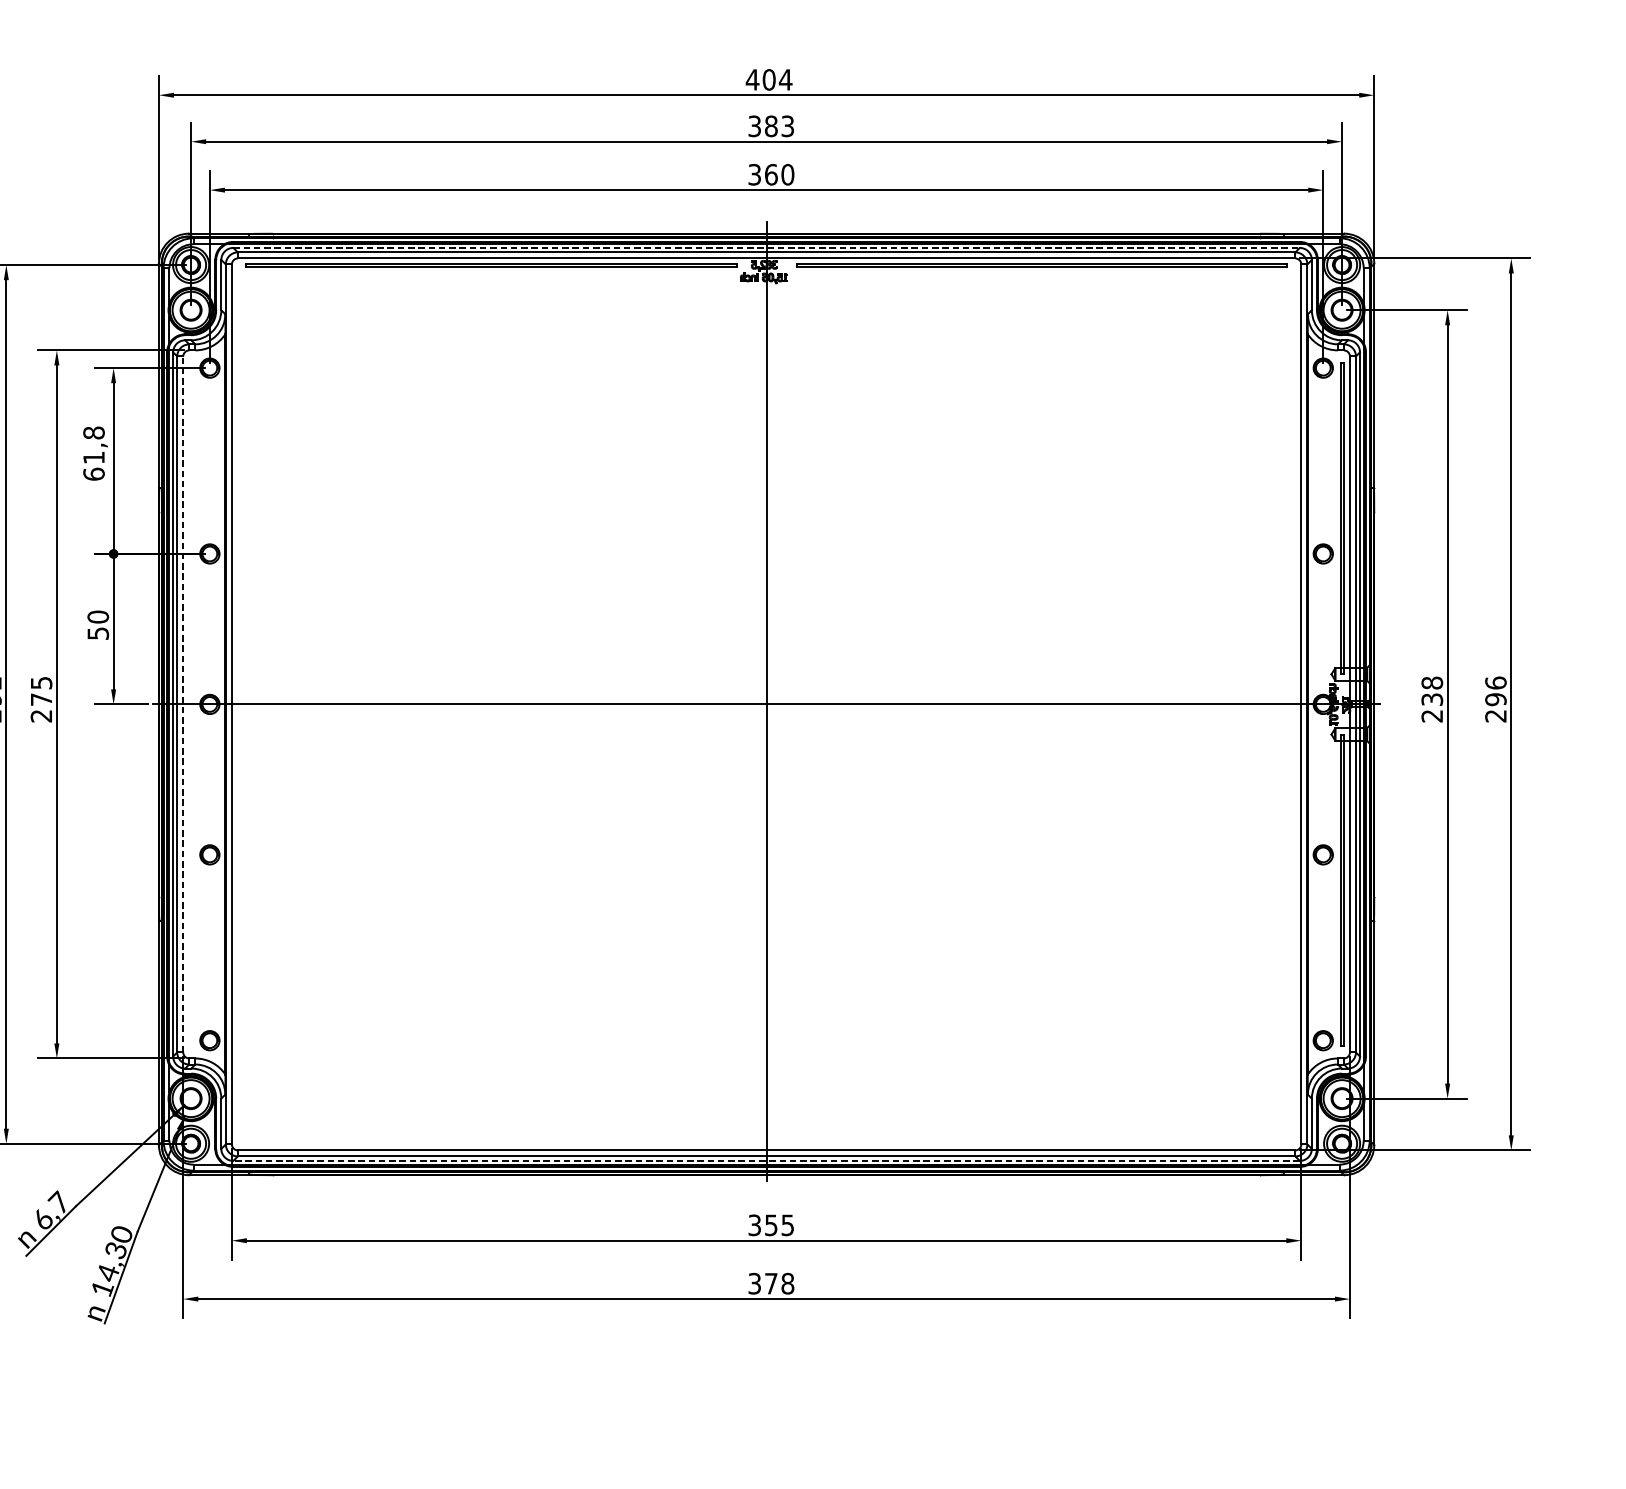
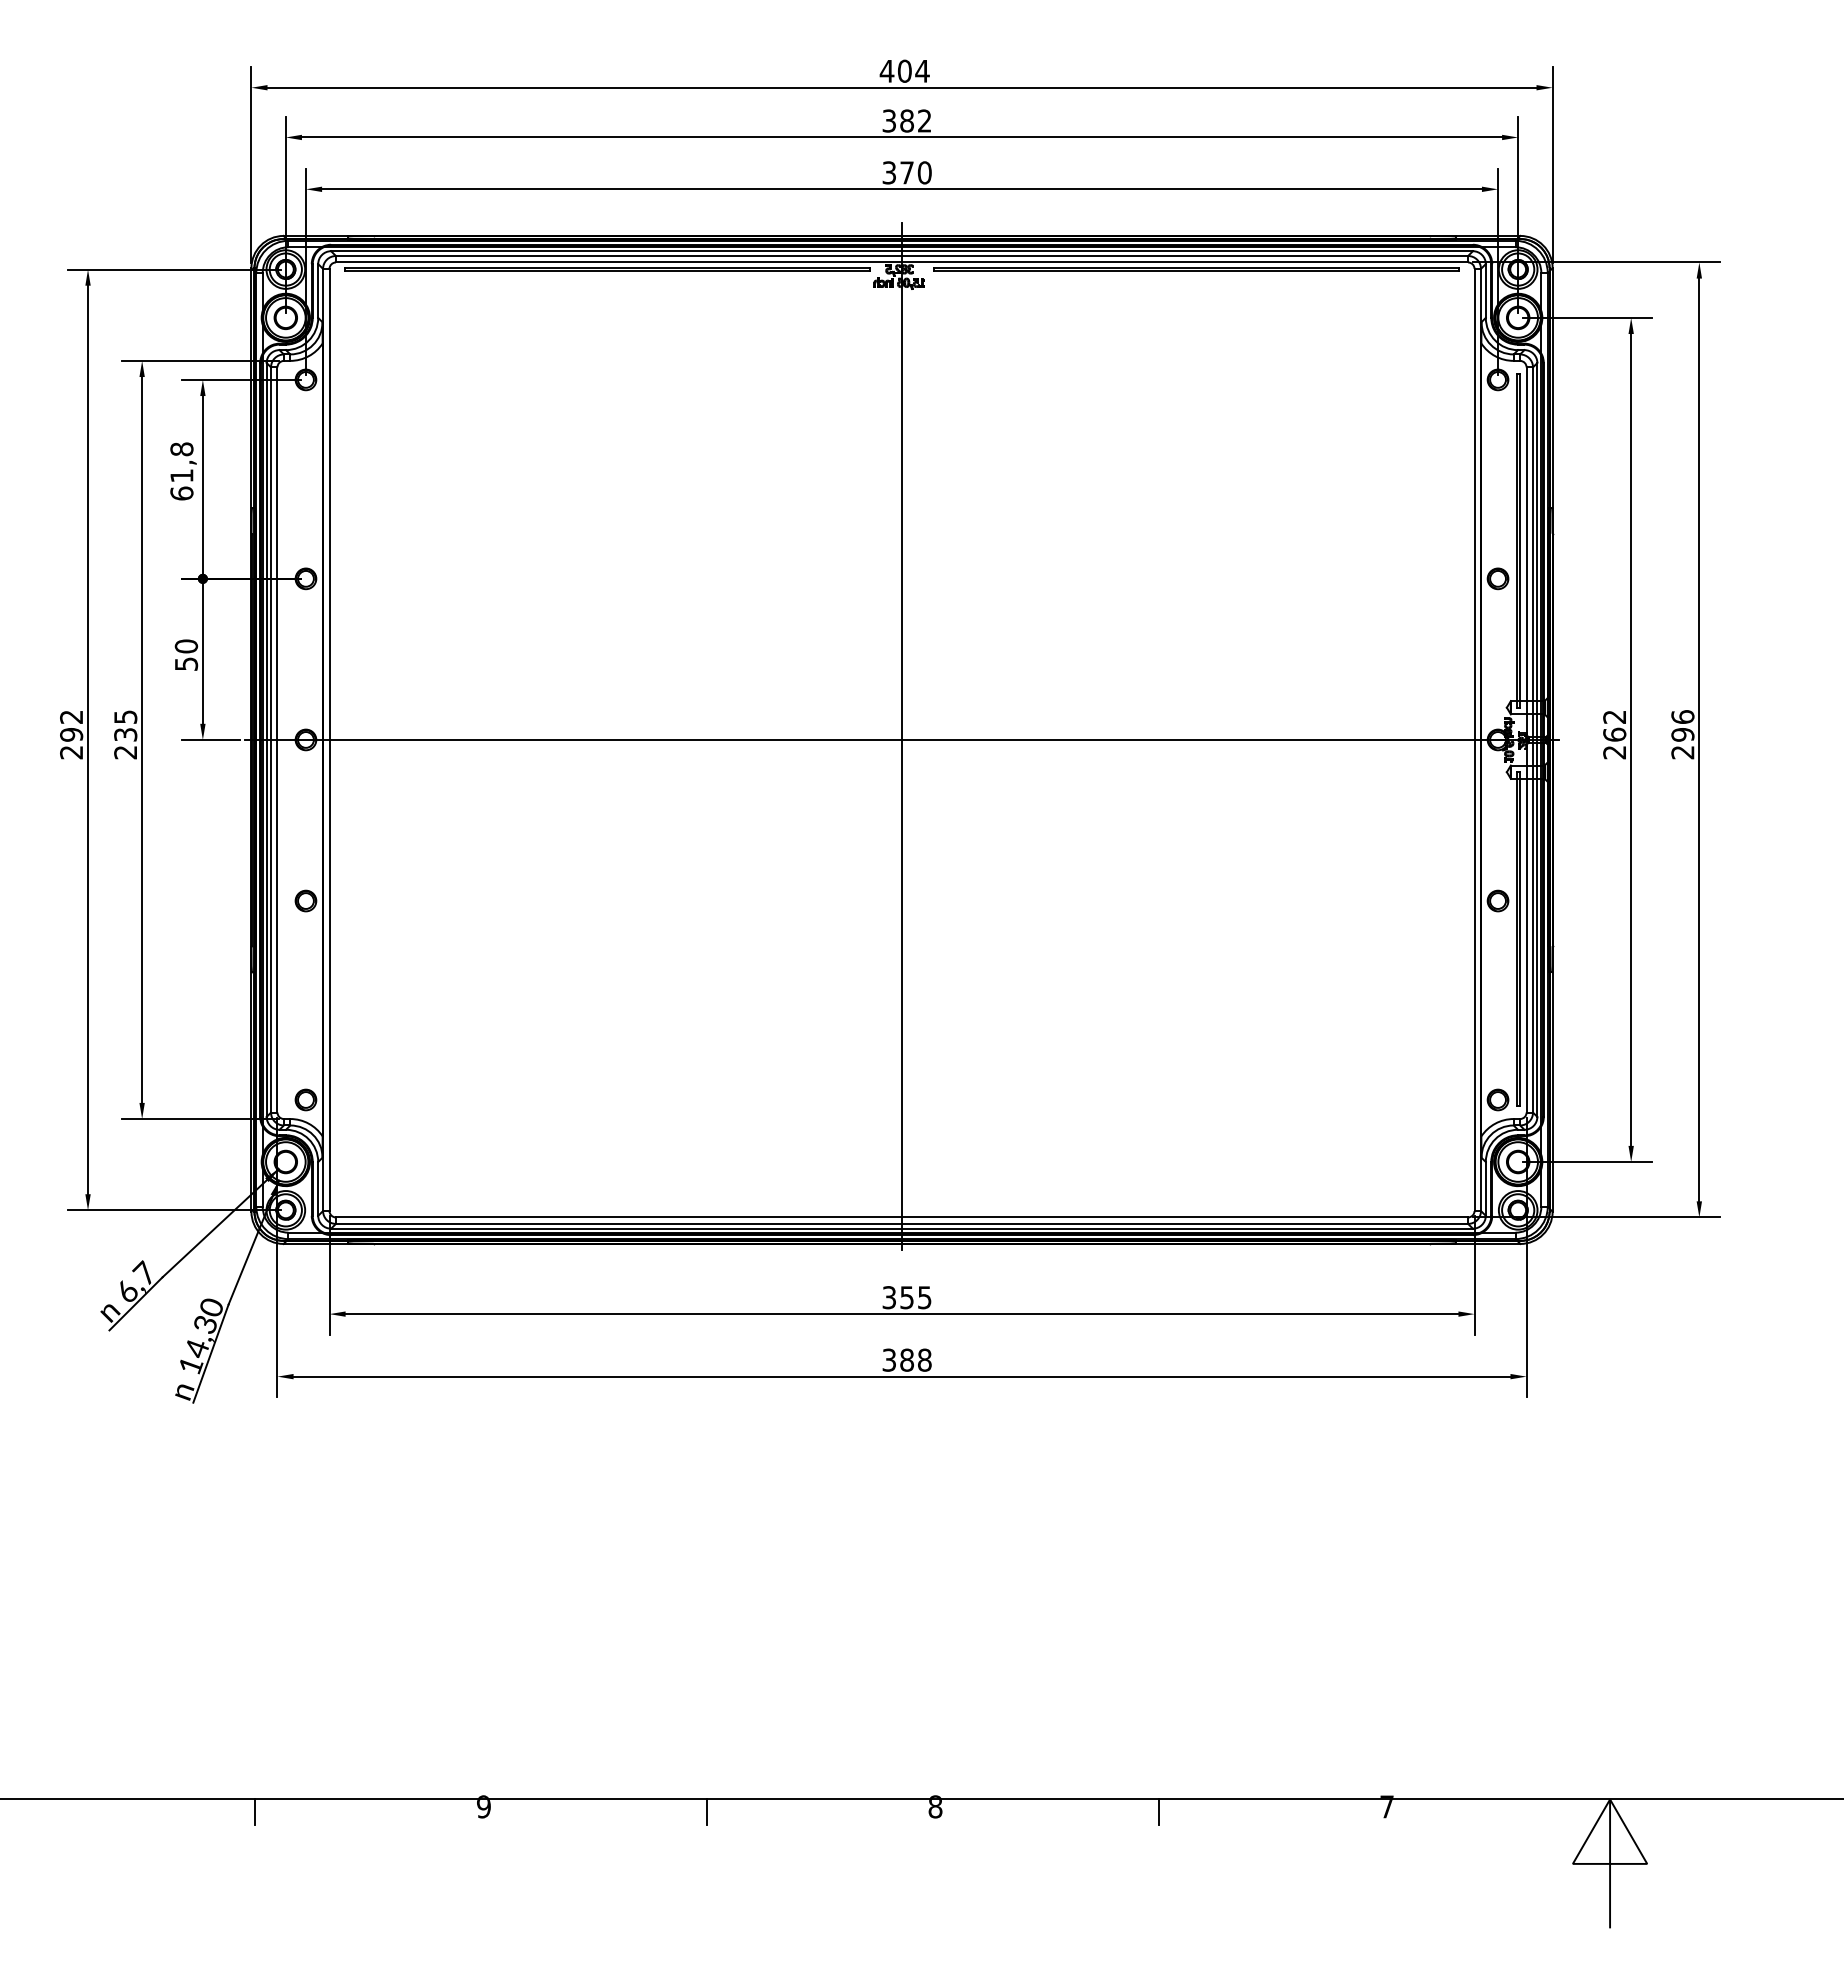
text: (787, 125) -> (924, 120), 383 -> 382
text: (771, 174) -> (907, 172), 360 -> 370
line: (767, 248) -> (902, 251), dashed -> solid
text: (1432, 690) -> (1614, 725), 238 -> 262
text: (41, 699) -> (125, 734), 275 -> 235
line: (183, 704) -> (277, 739), dashed -> solid
line: (767, 1160) -> (902, 1228), dashed -> solid
text: (770, 1283) -> (906, 1359), 378 -> 388

